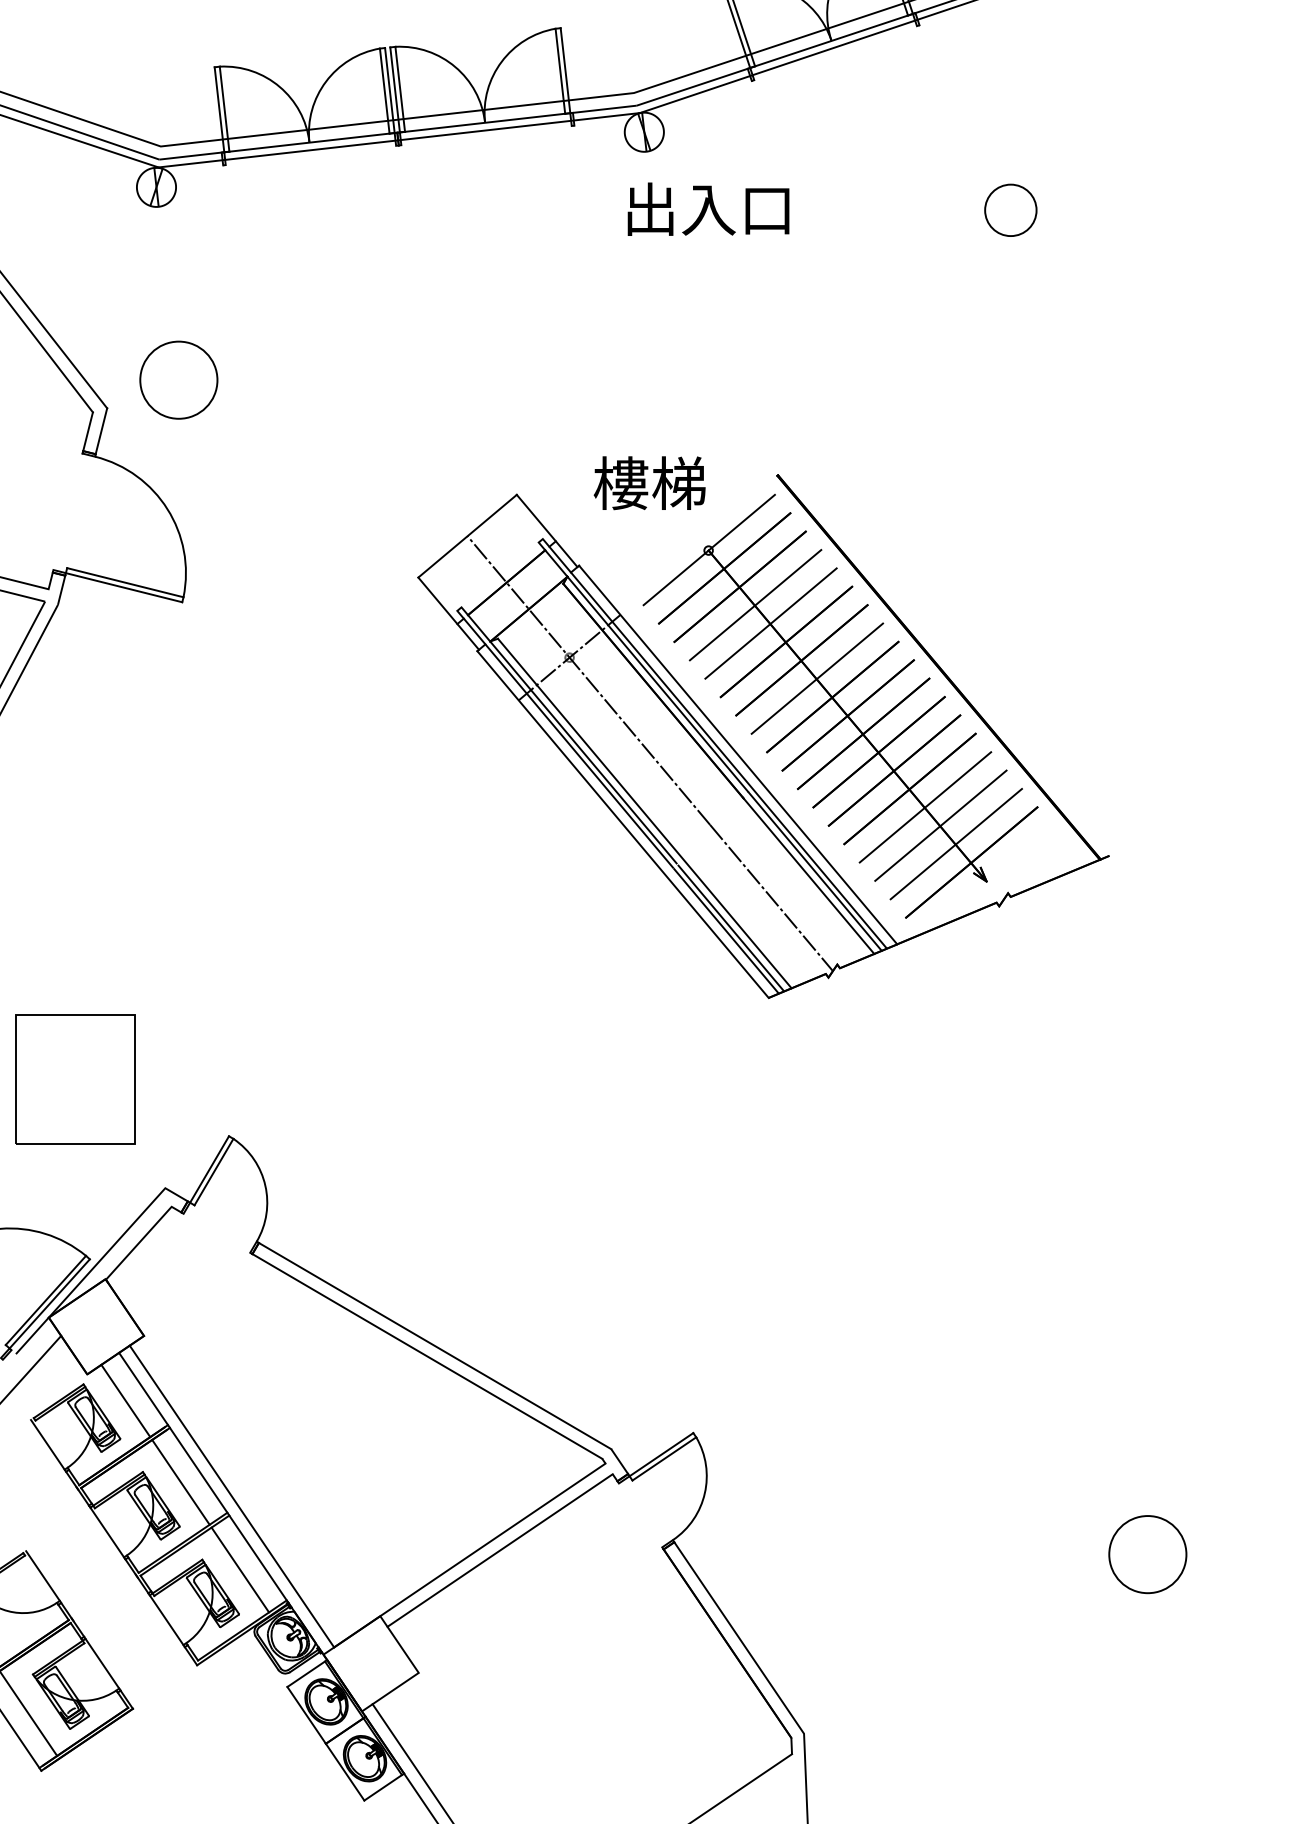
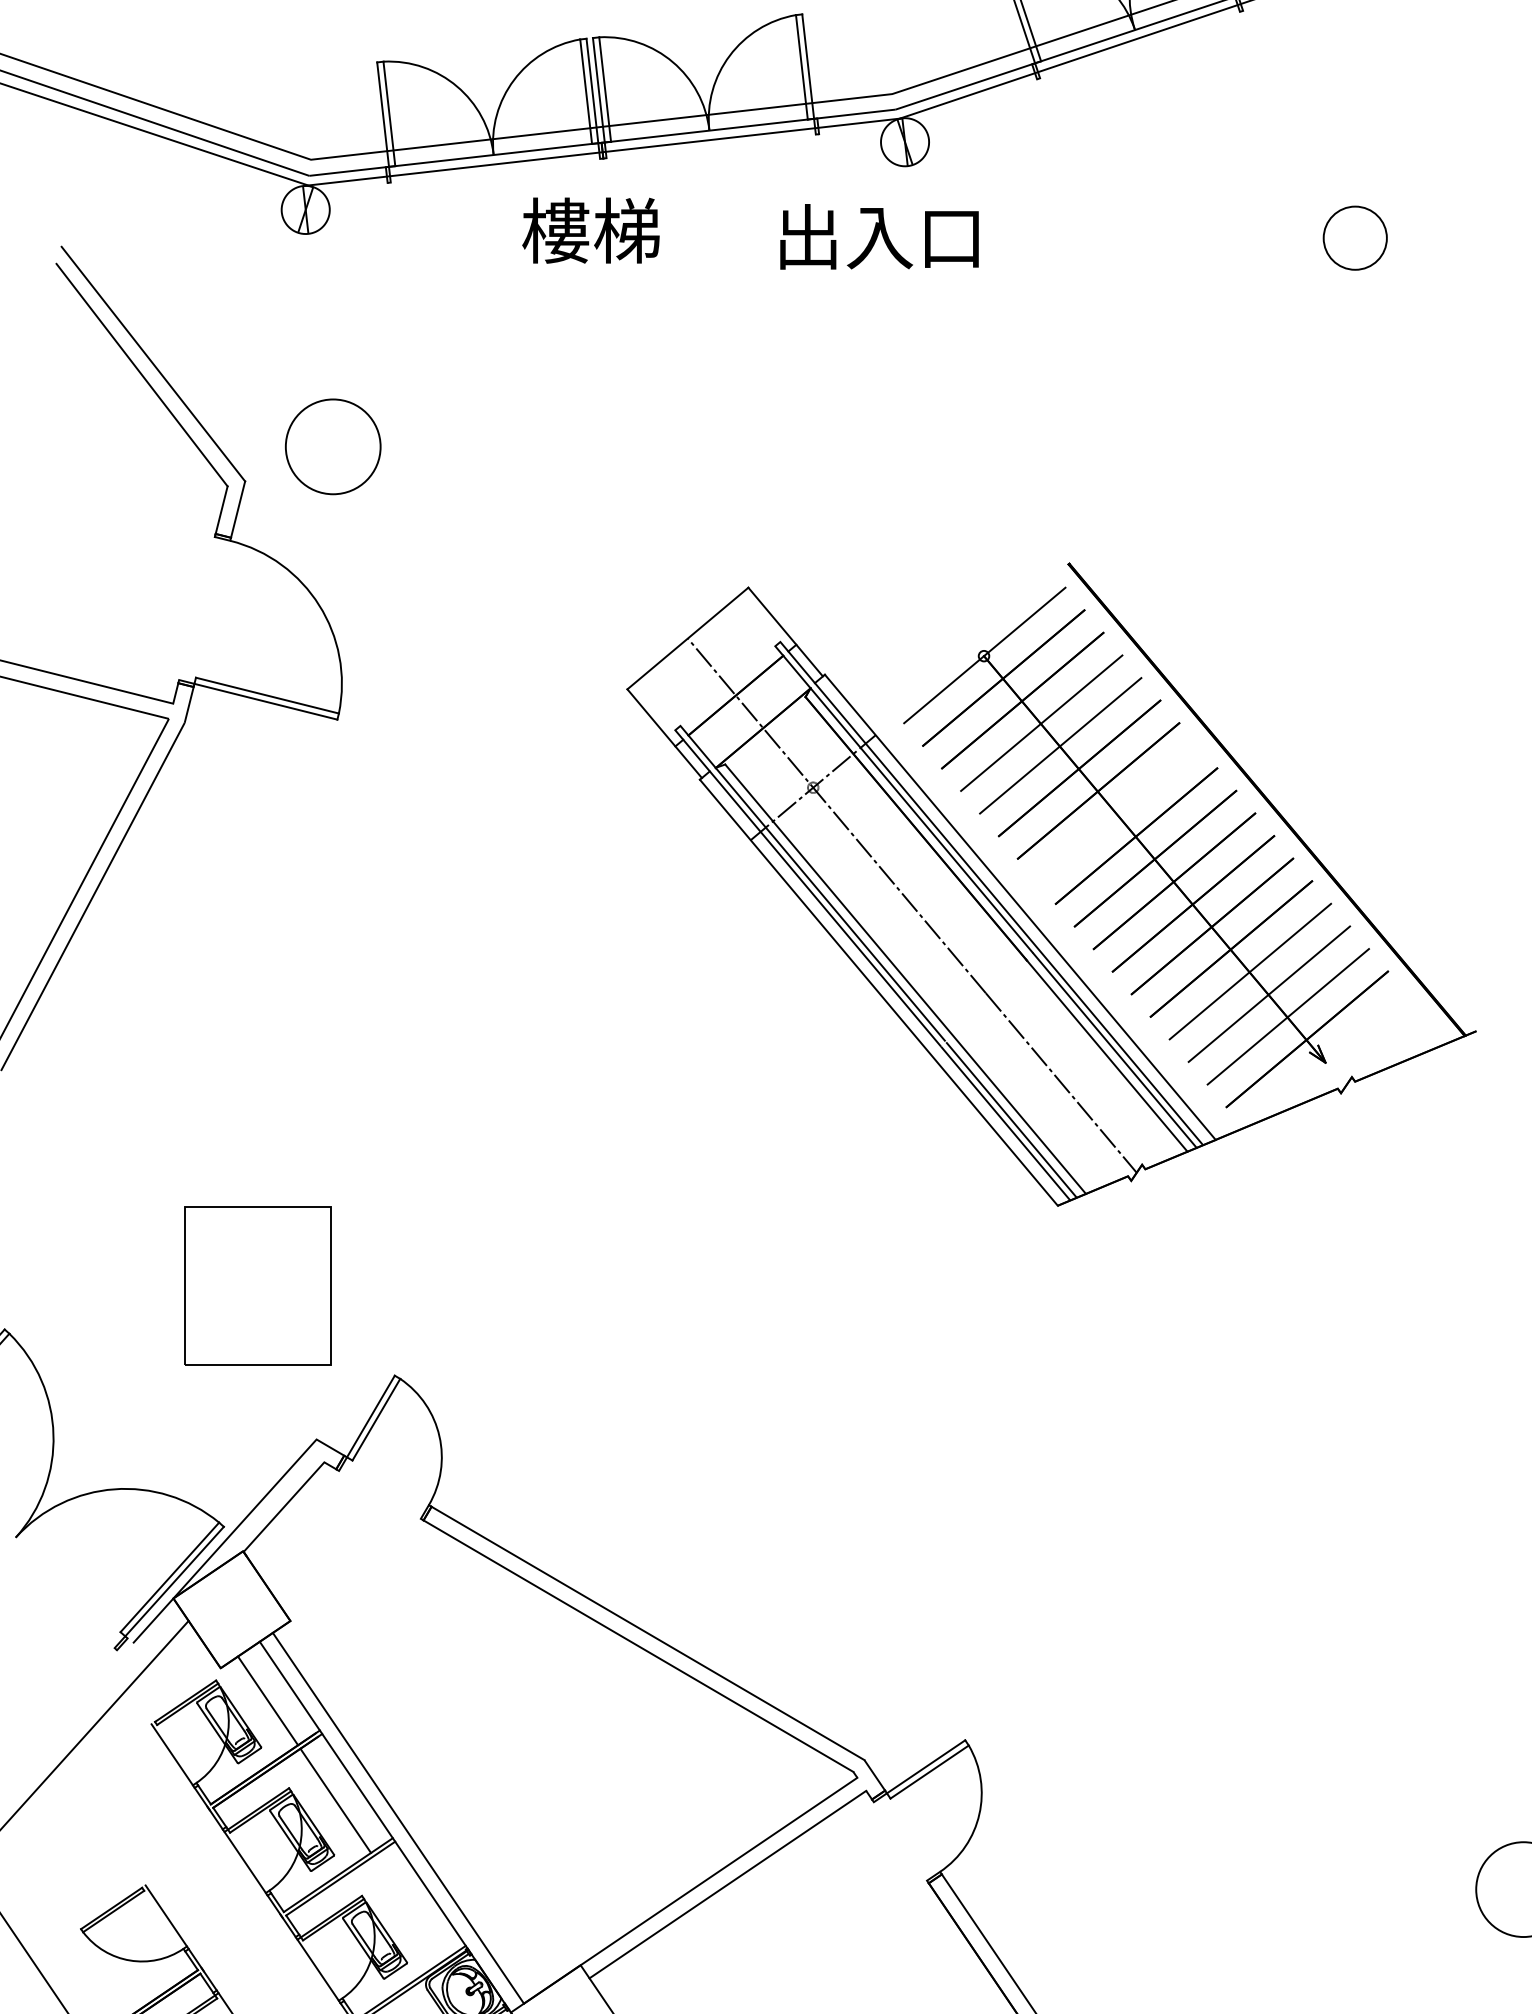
text: (708, 208) -> (879, 235), moved
text: (649, 483) -> (590, 231), moved
line: (817, 678) -> (1117, 813), removed
part: (75, 1079) -> (257, 1286), moved
line: (240, 1569) -> (408, 1907), removed

